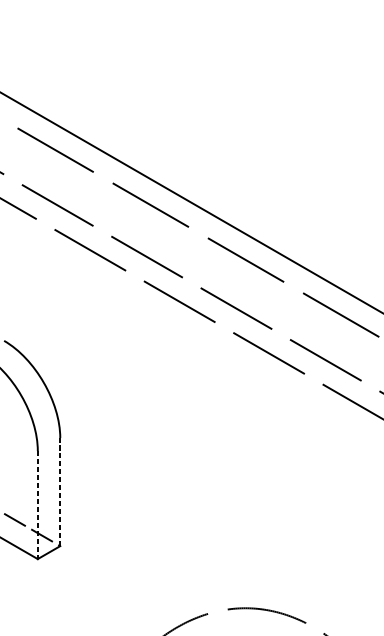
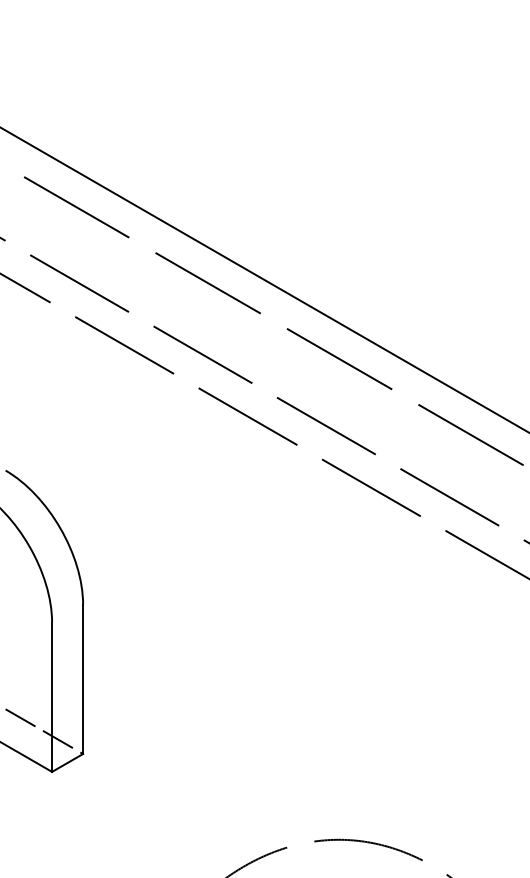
line: (60, 492) -> (83, 679), dashed -> solid
line: (38, 505) -> (52, 697), dashed -> solid

